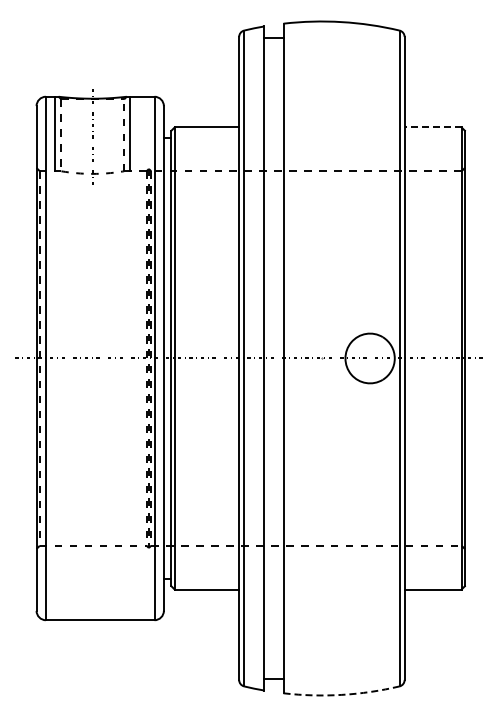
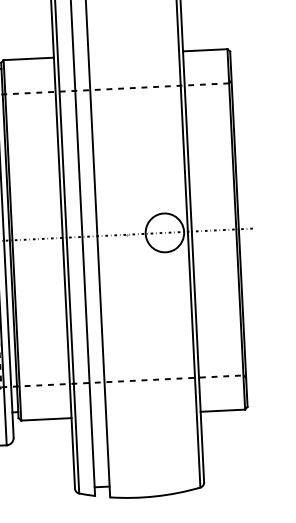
line: (432, 127) -> (204, 50), dashed -> solid
arc: (341, 694) -> (155, 496), dashed -> solid

